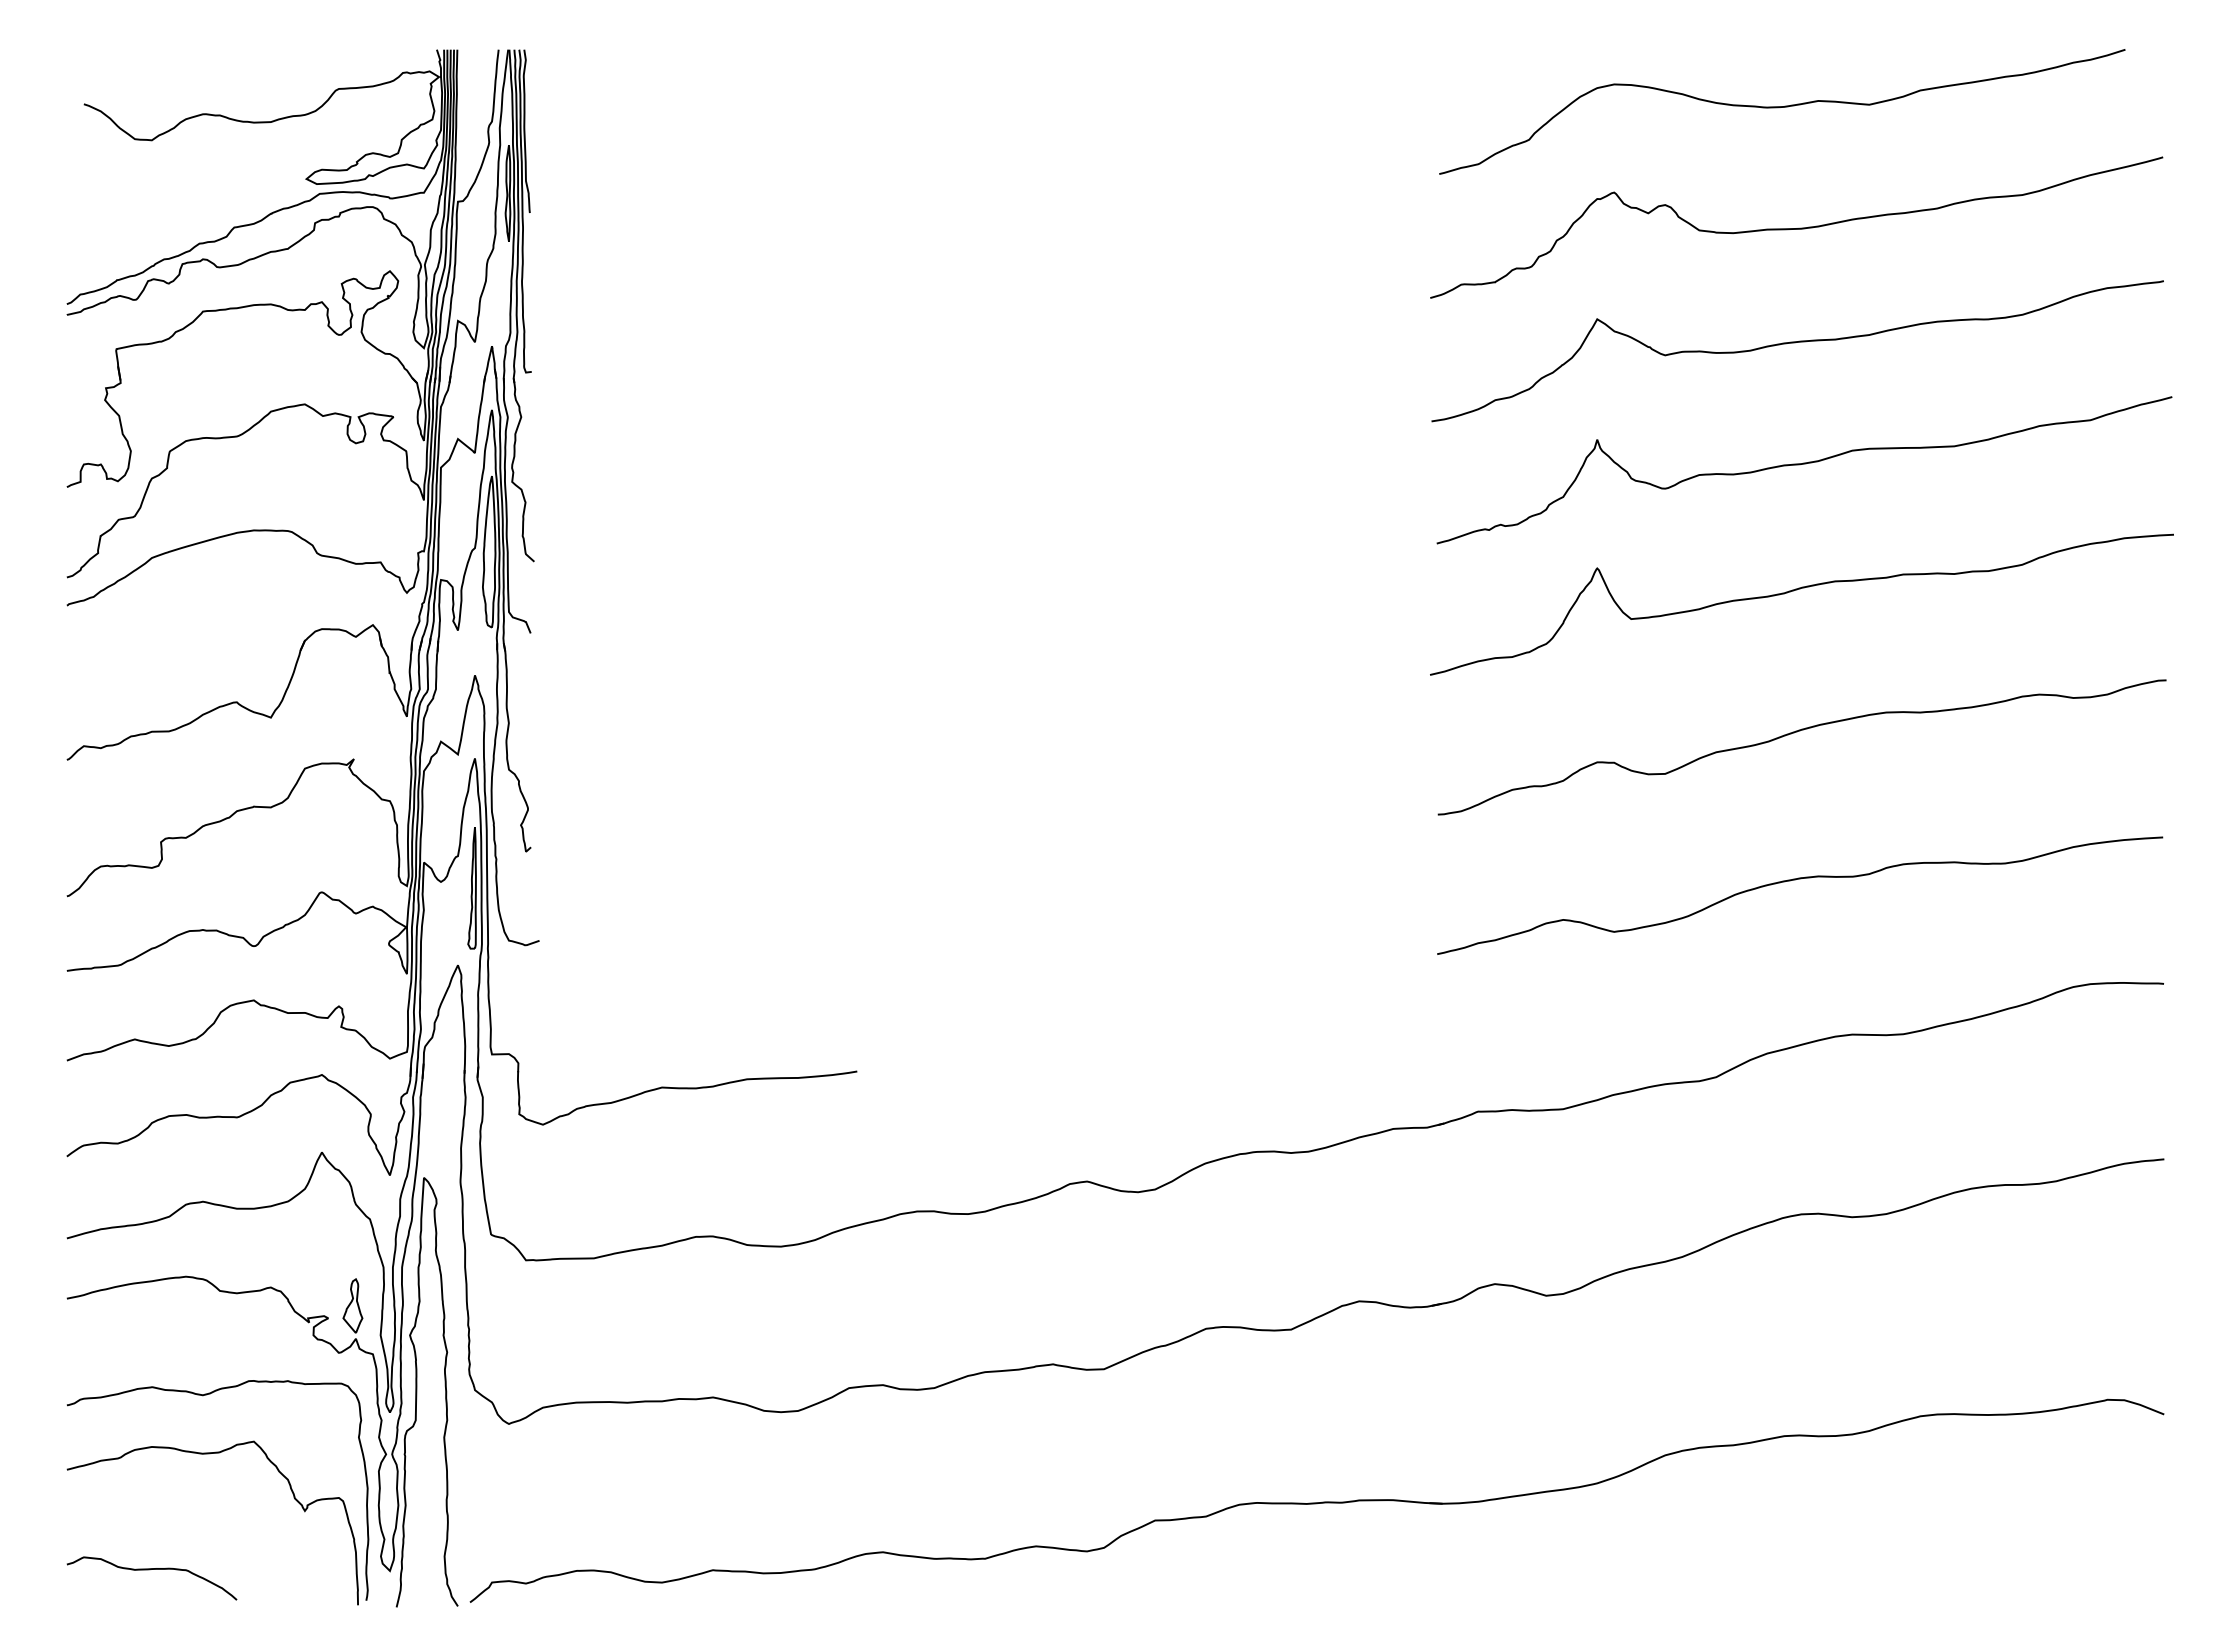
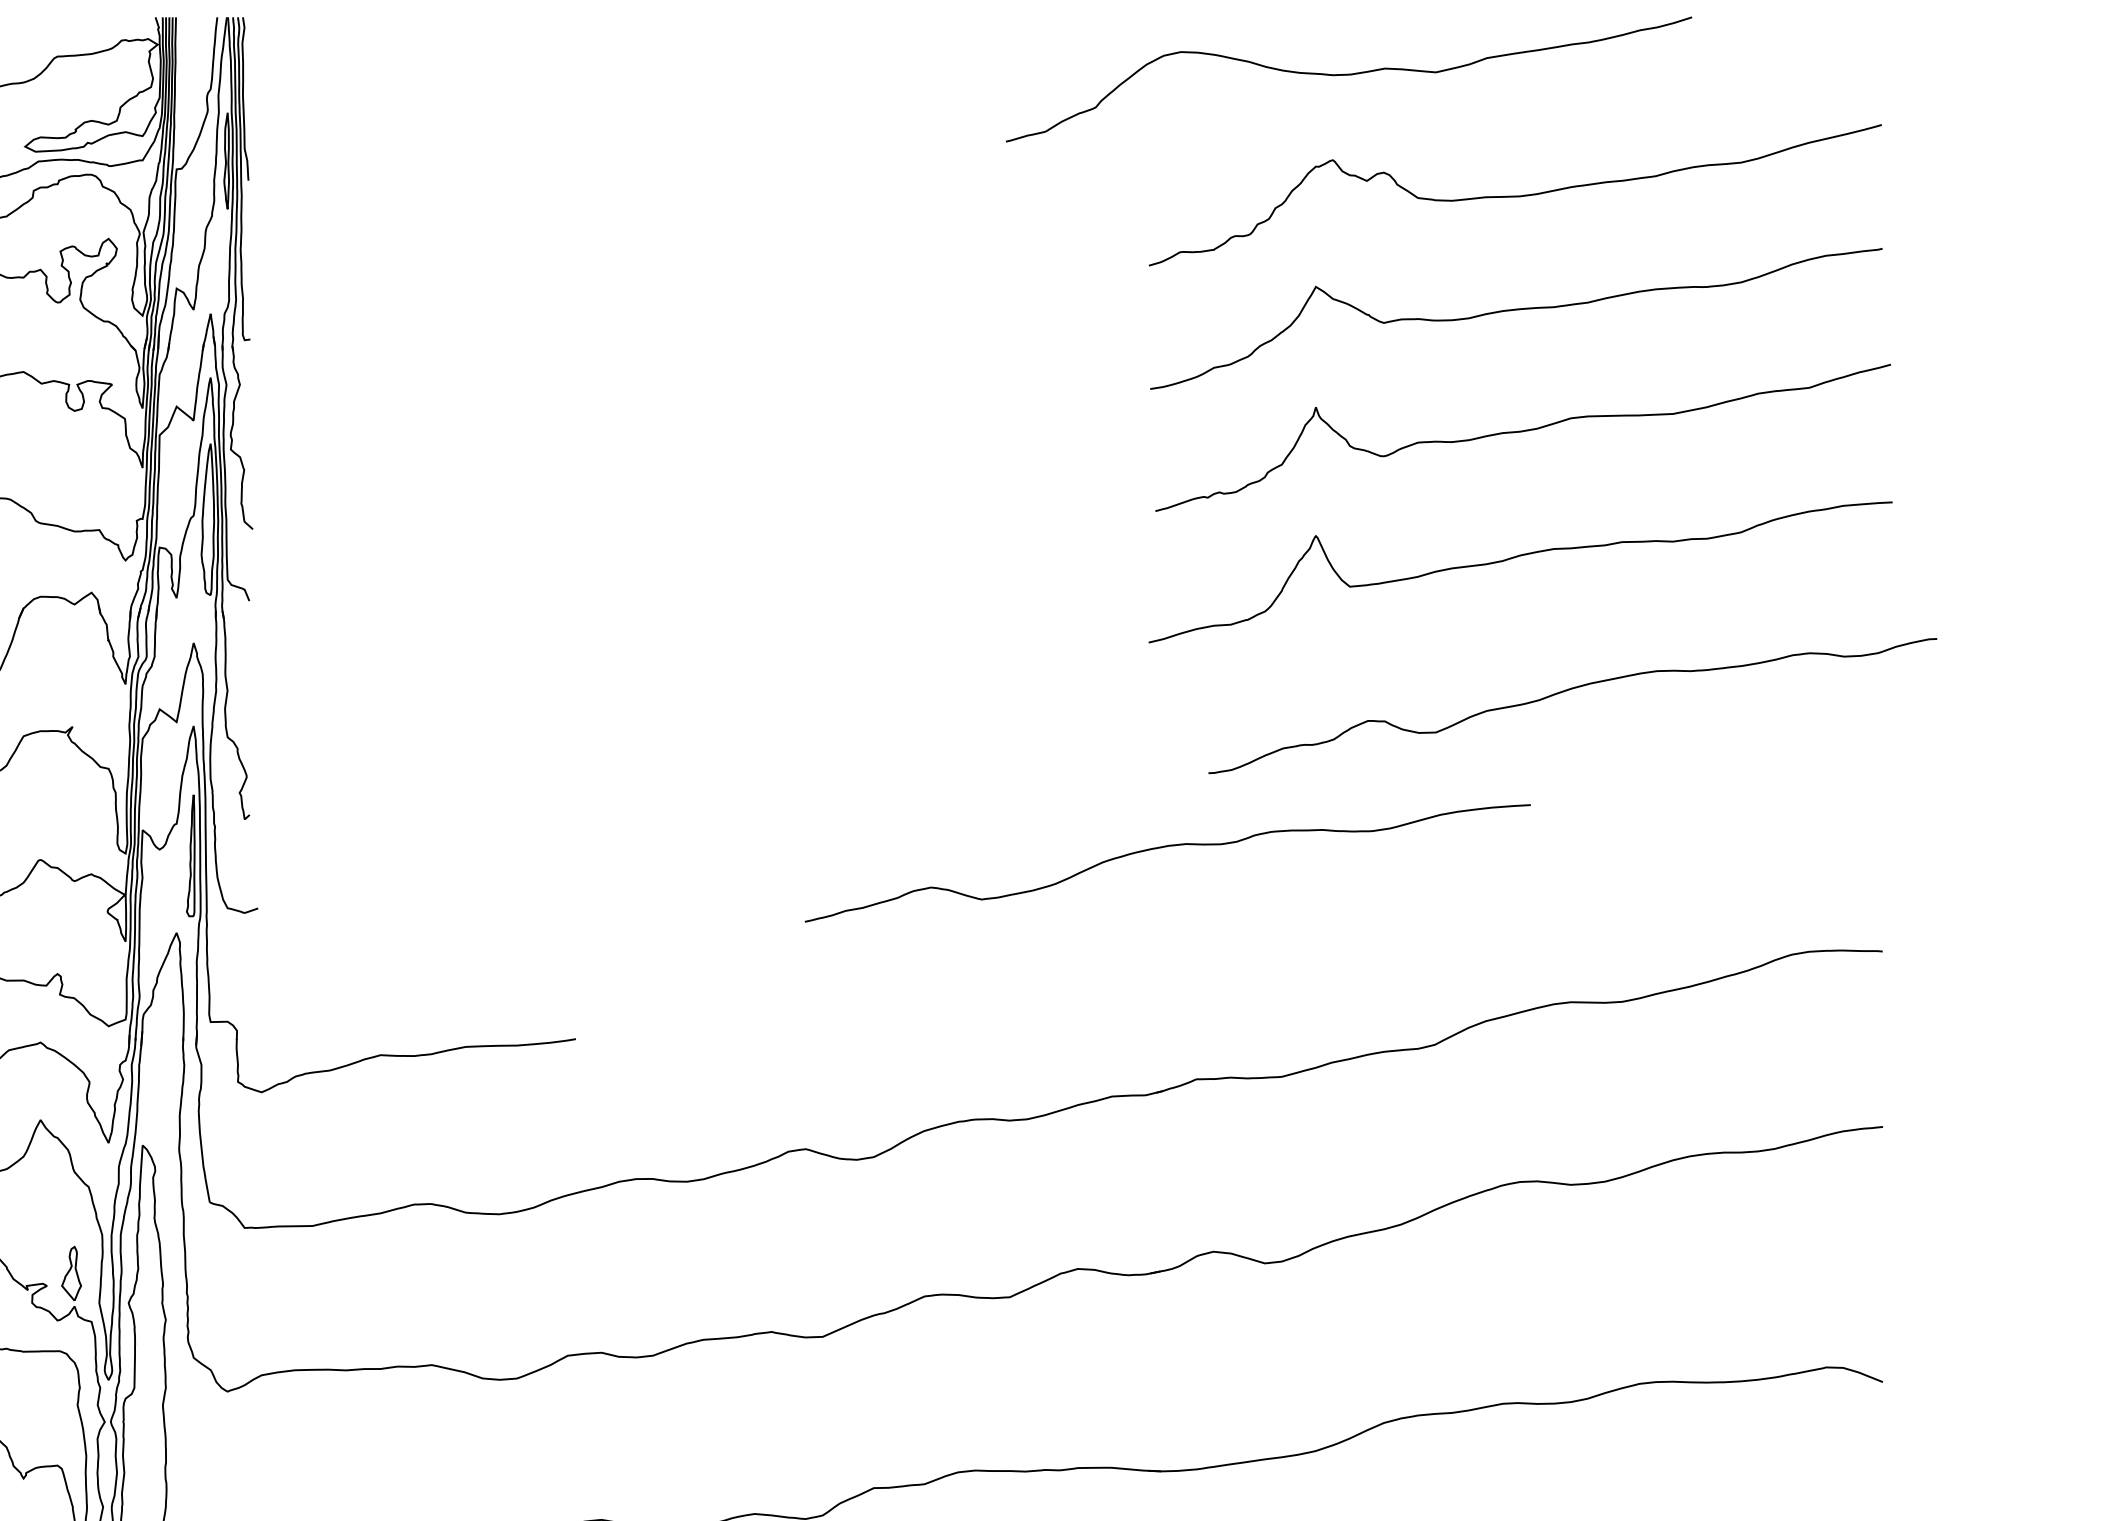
curve: (1782, 107) -> (1349, 75), moved
curve: (1797, 732) -> (1568, 691), moved
curve: (1795, 880) -> (1163, 848), moved

